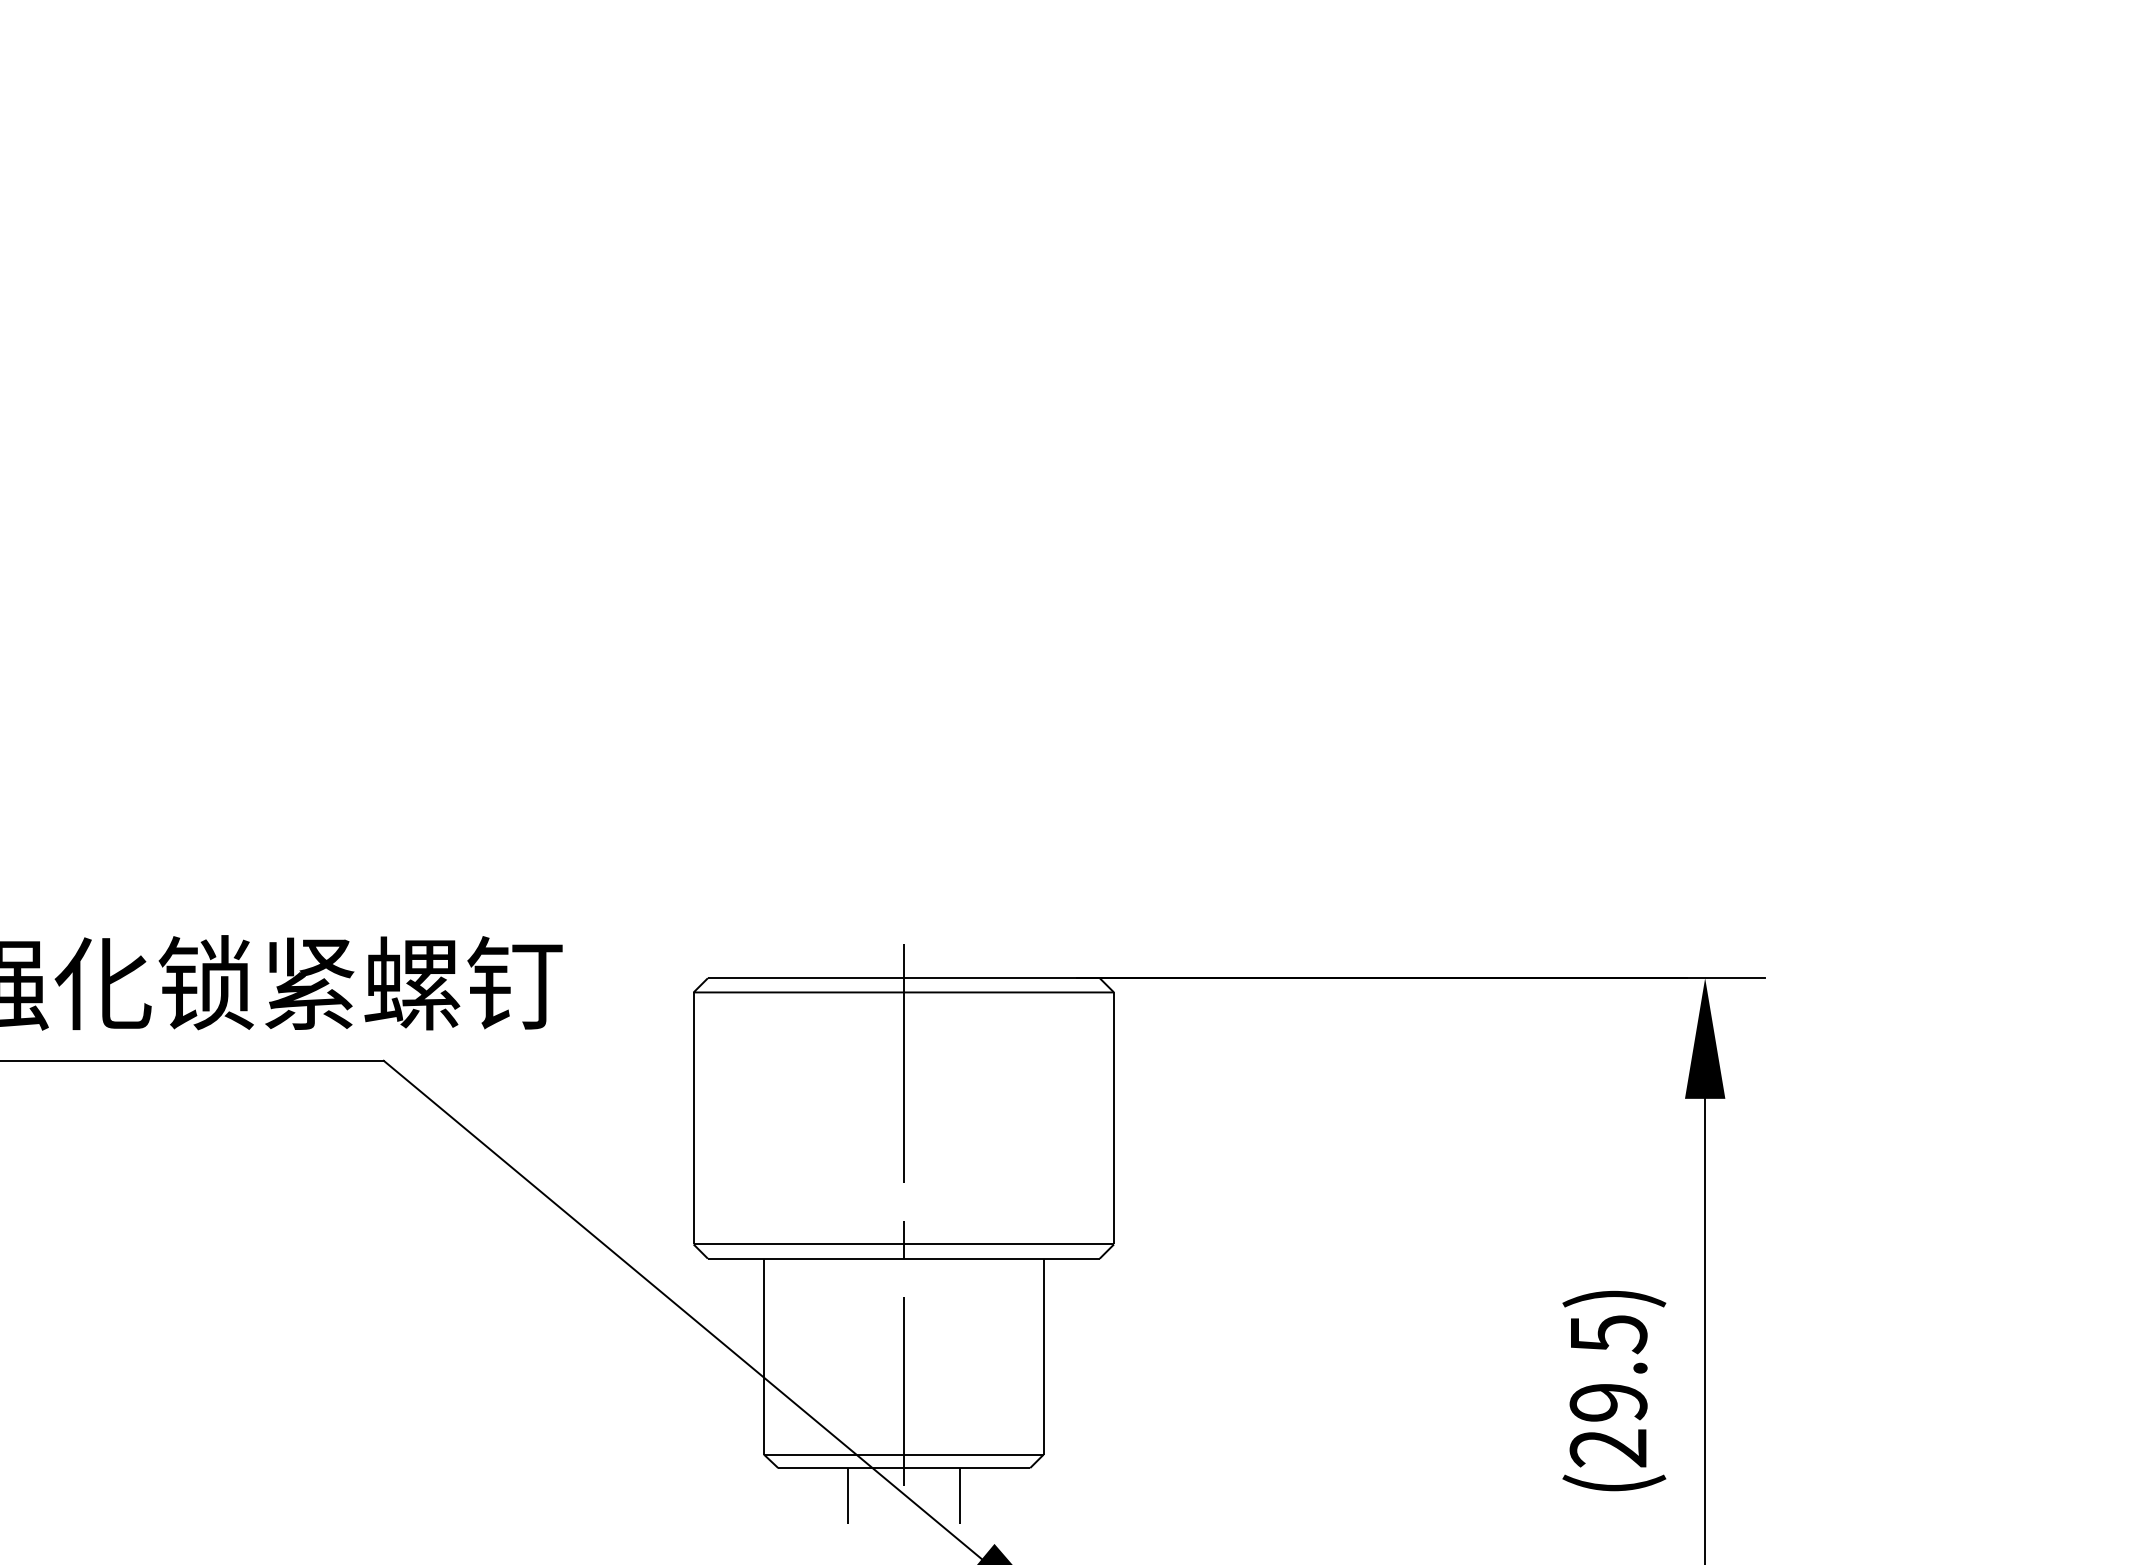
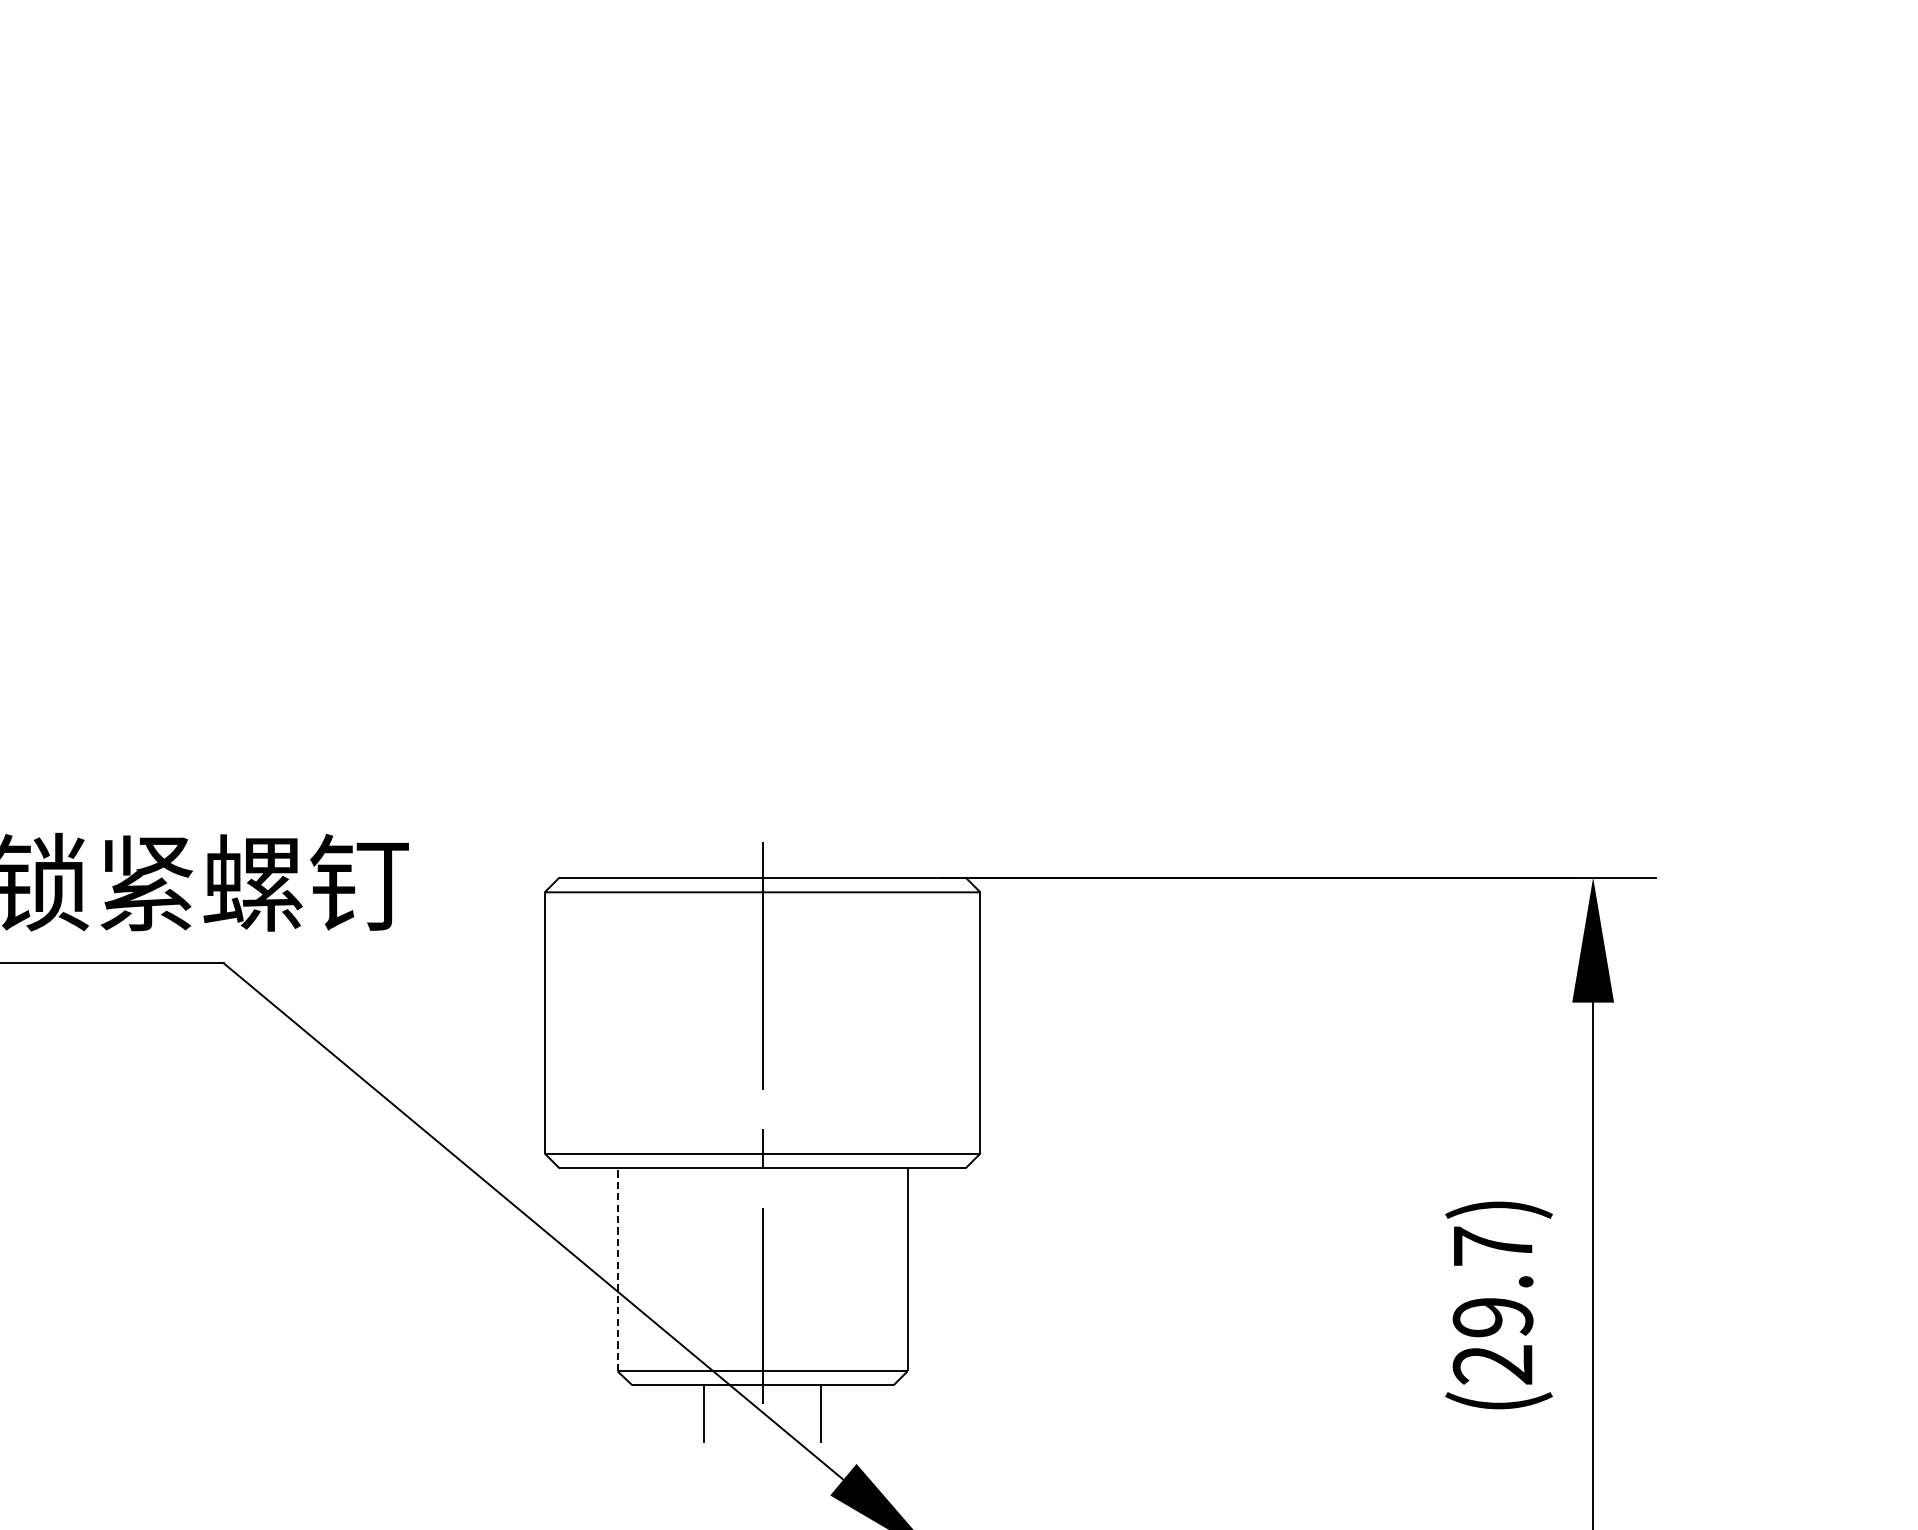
text: (1609, 1334) -> (1493, 1246), (29.5) -> (29.7)
line: (763, 1356) -> (617, 1269), solid -> dashed

